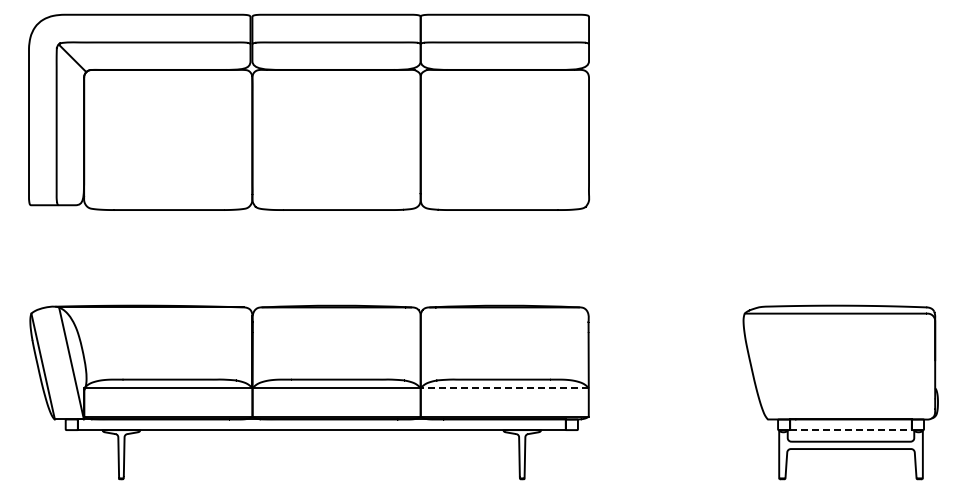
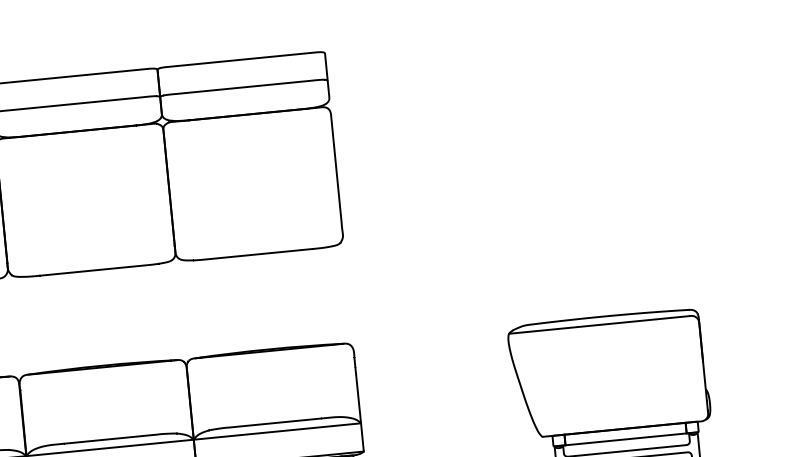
line: (504, 388) -> (277, 431), dashed -> solid
line: (851, 430) -> (626, 439), dashed -> solid

